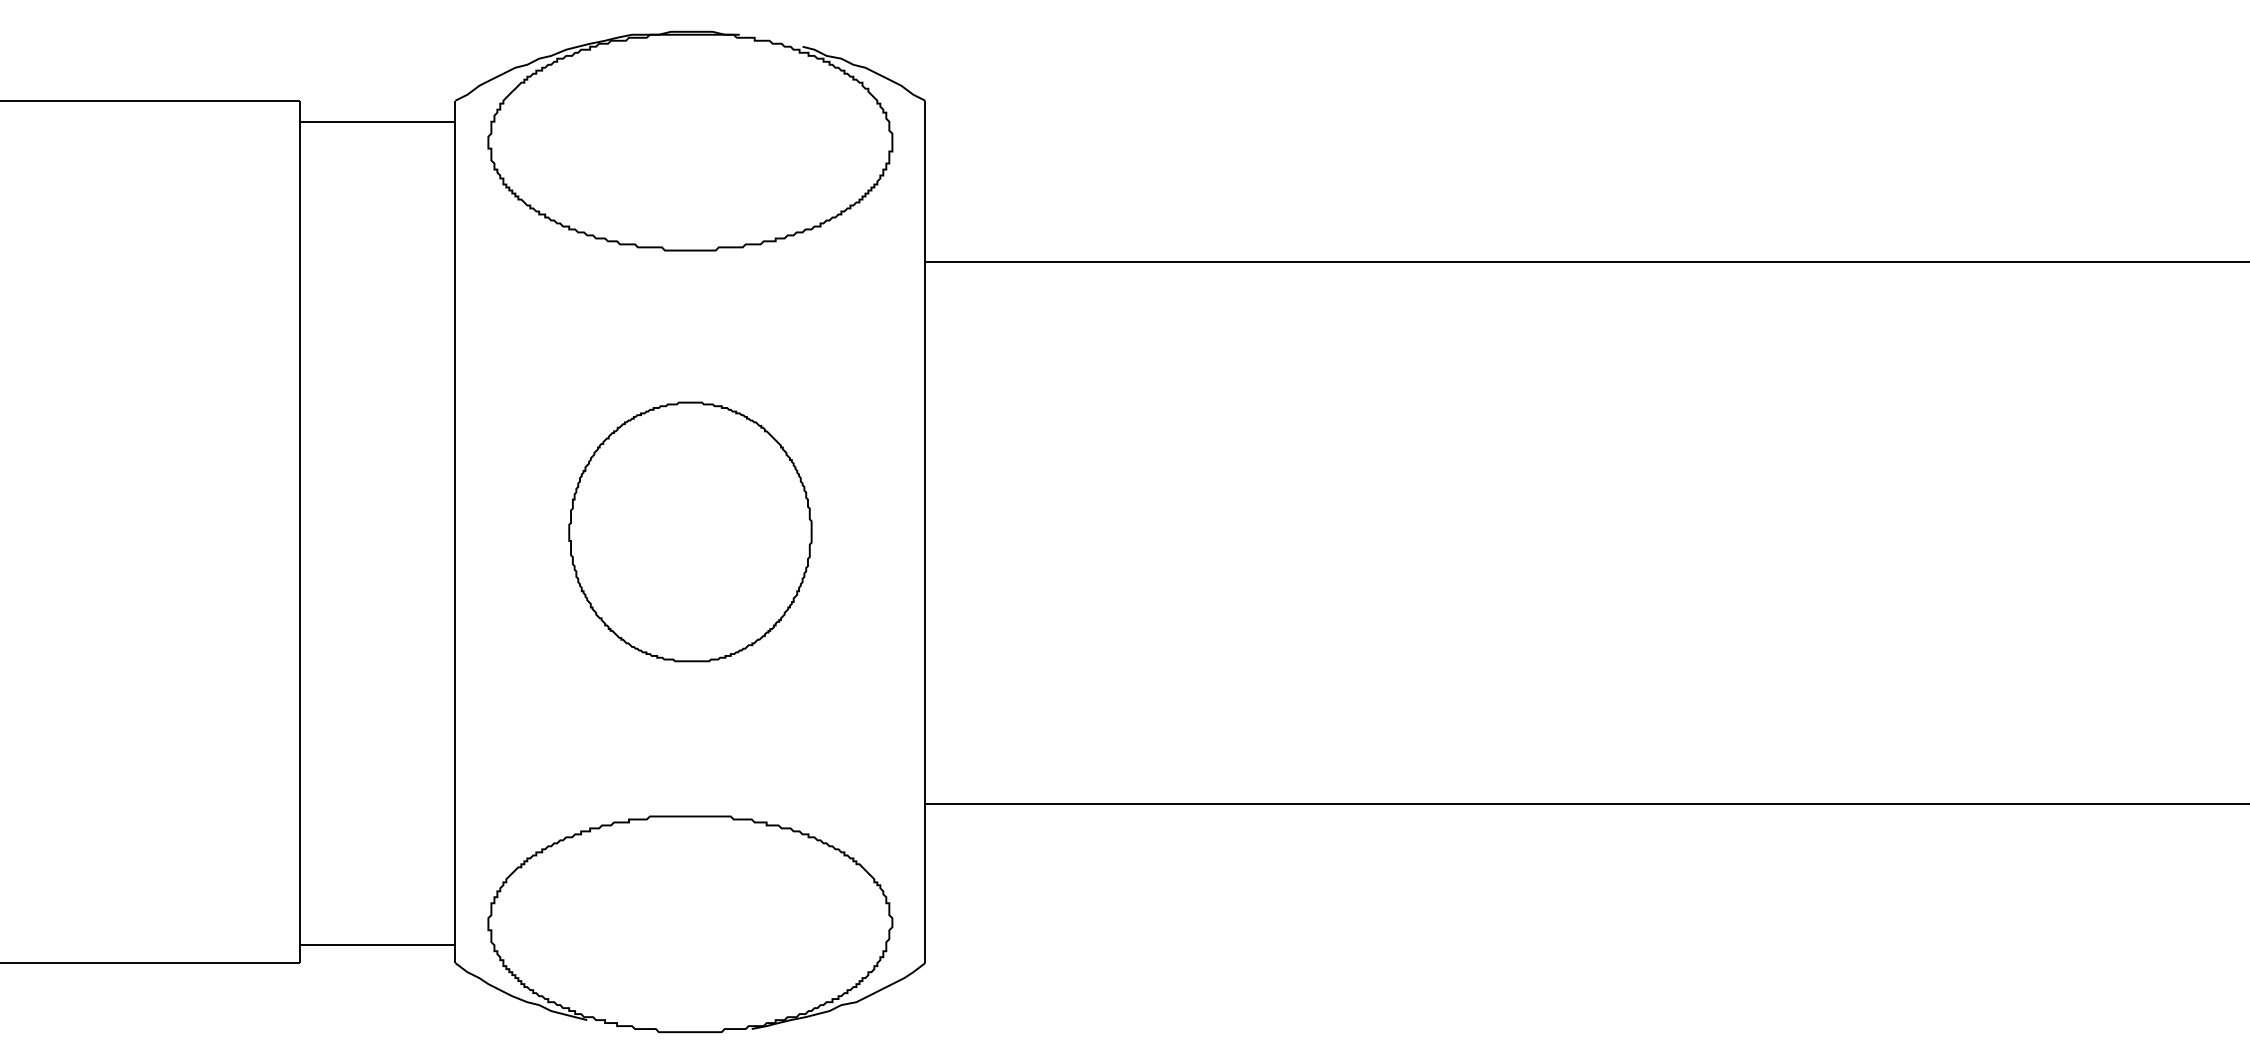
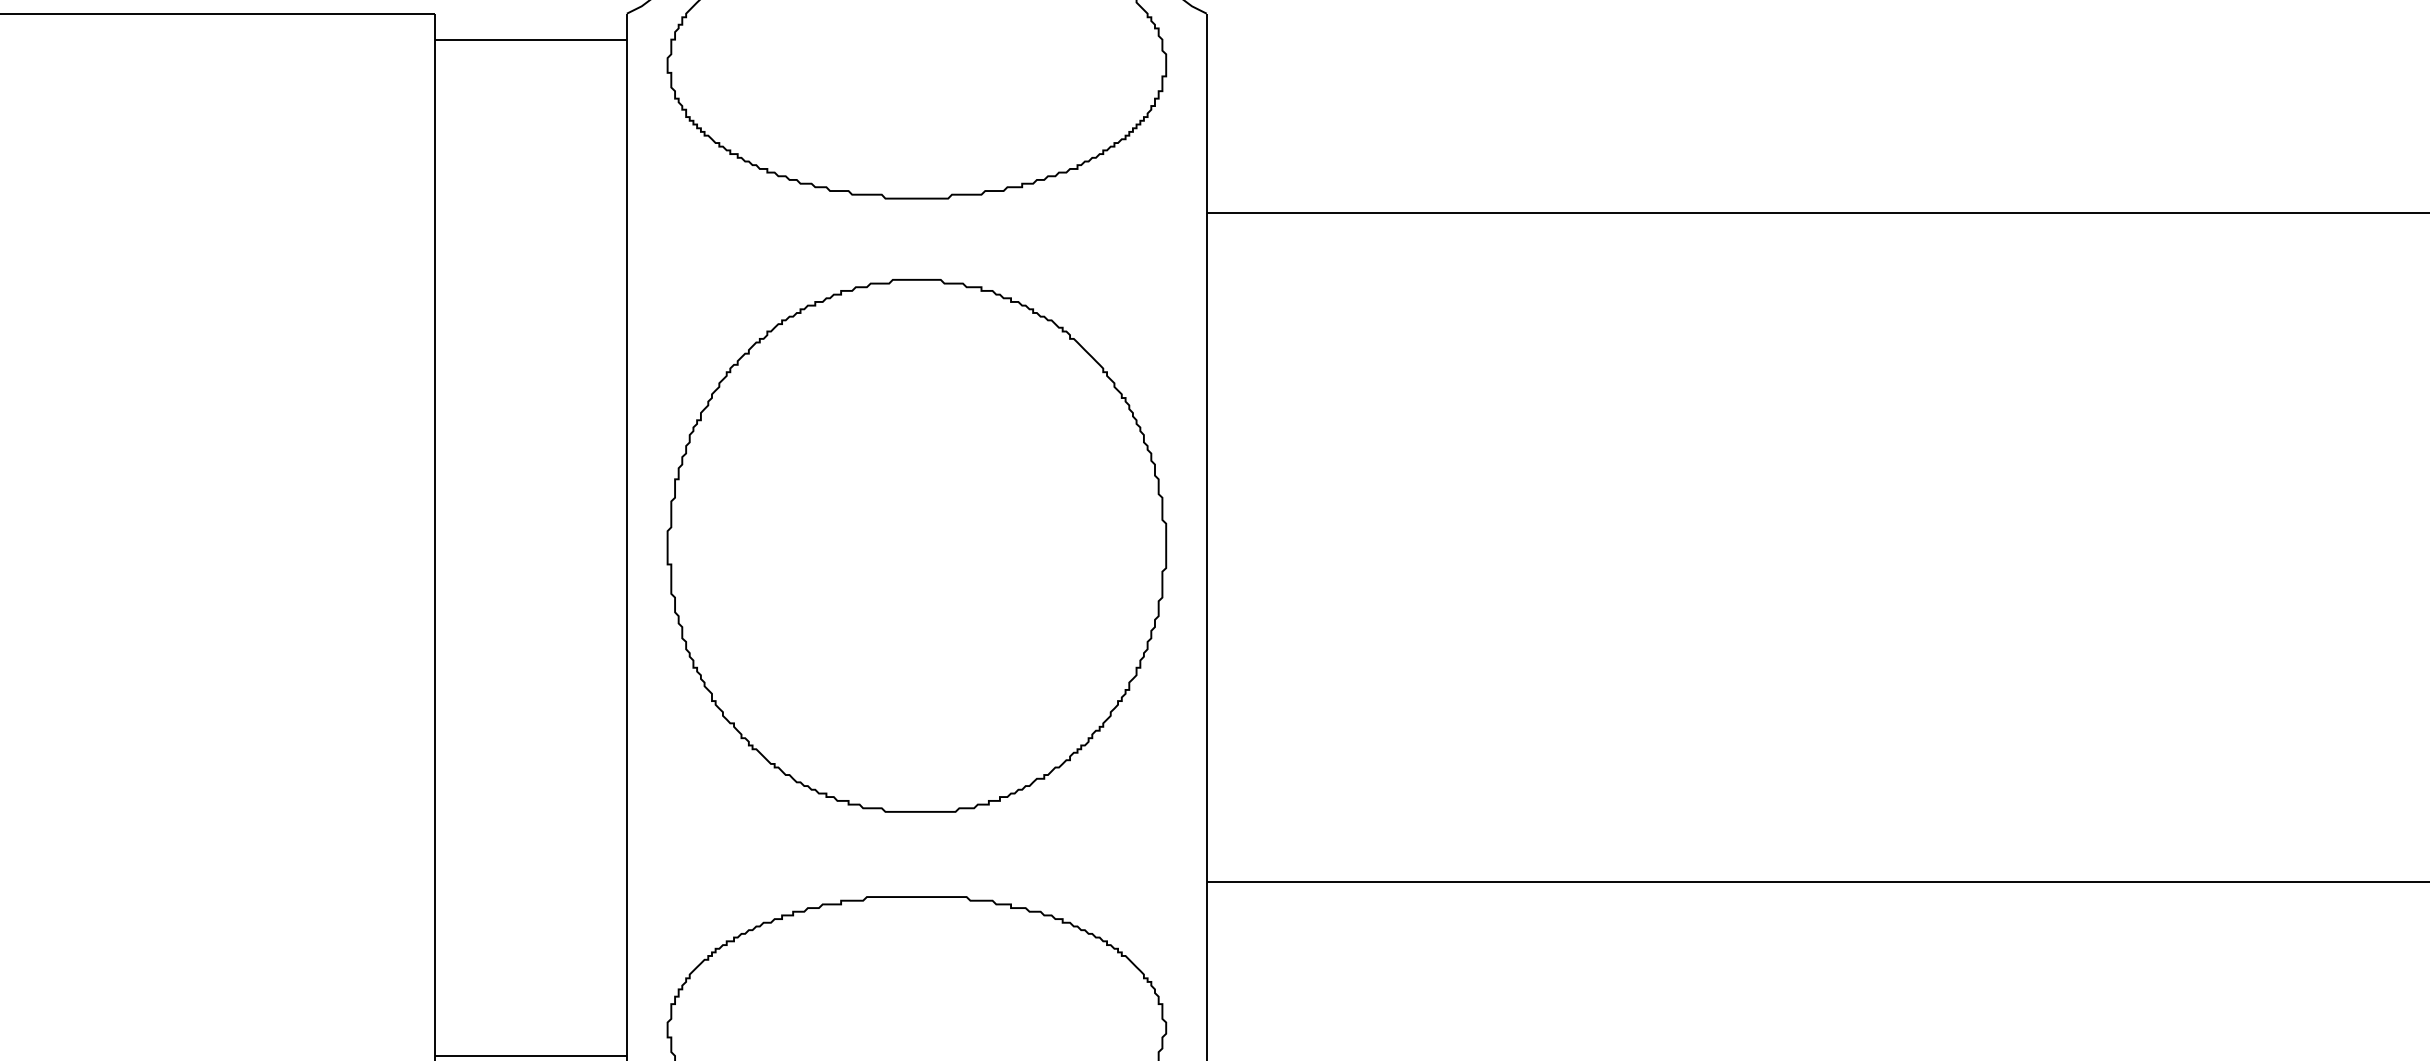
part: (690, 531) -> (917, 545), size x1.67

